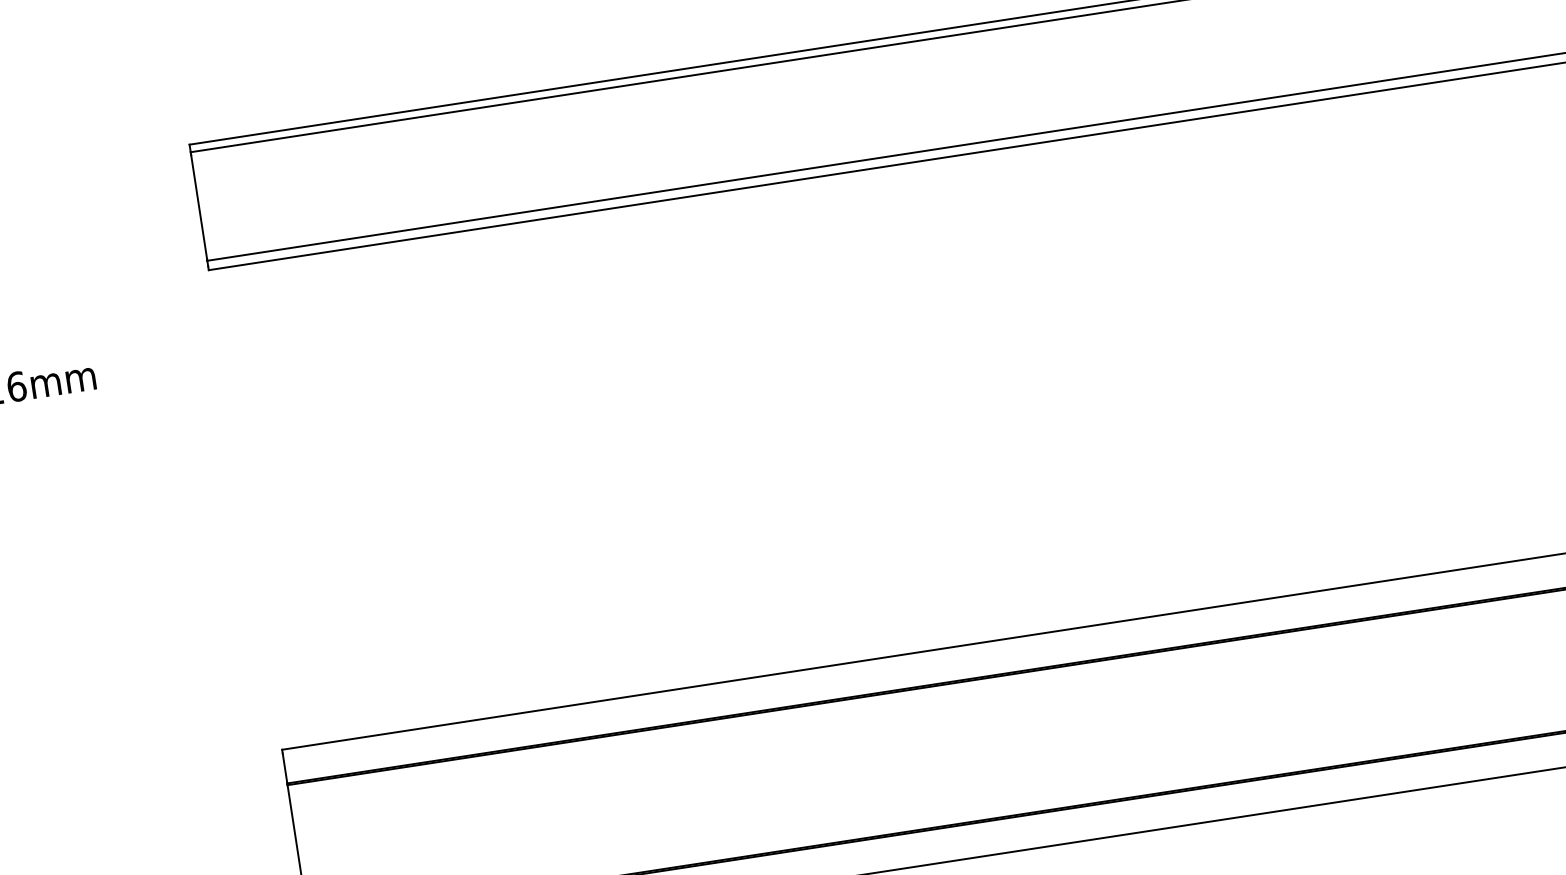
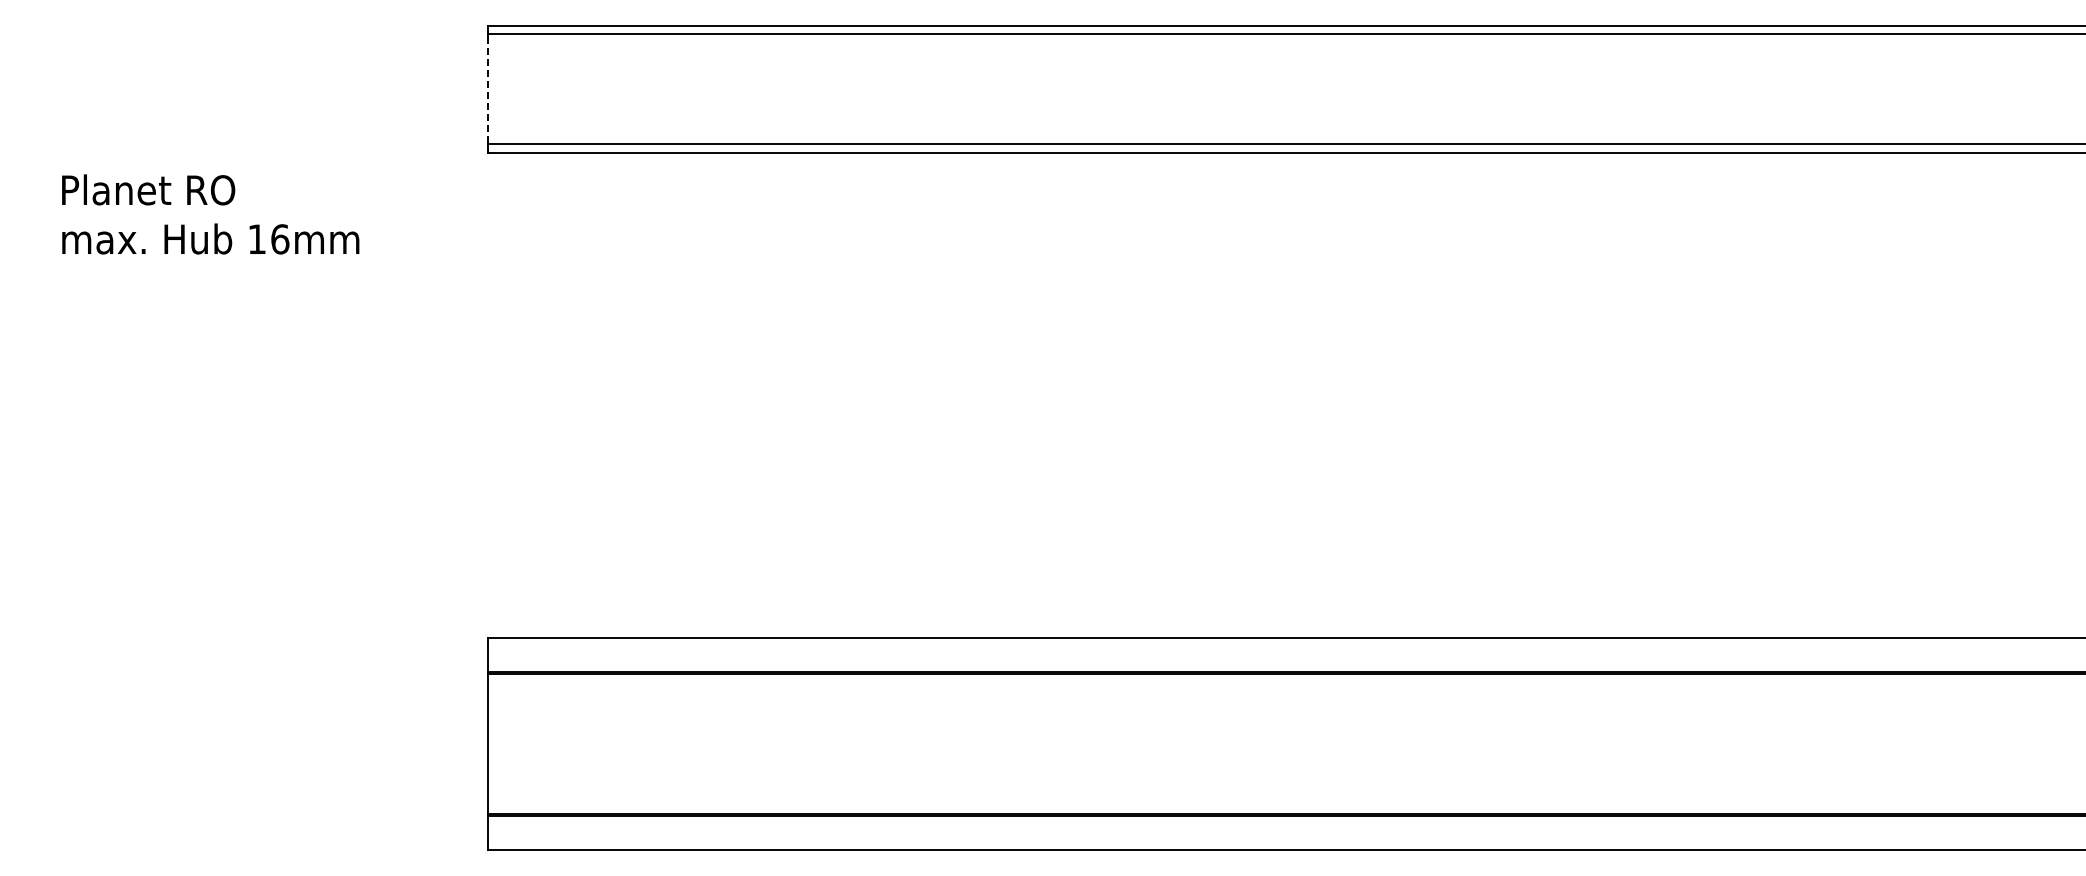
line: (198, 207) -> (487, 89), solid -> dashed

